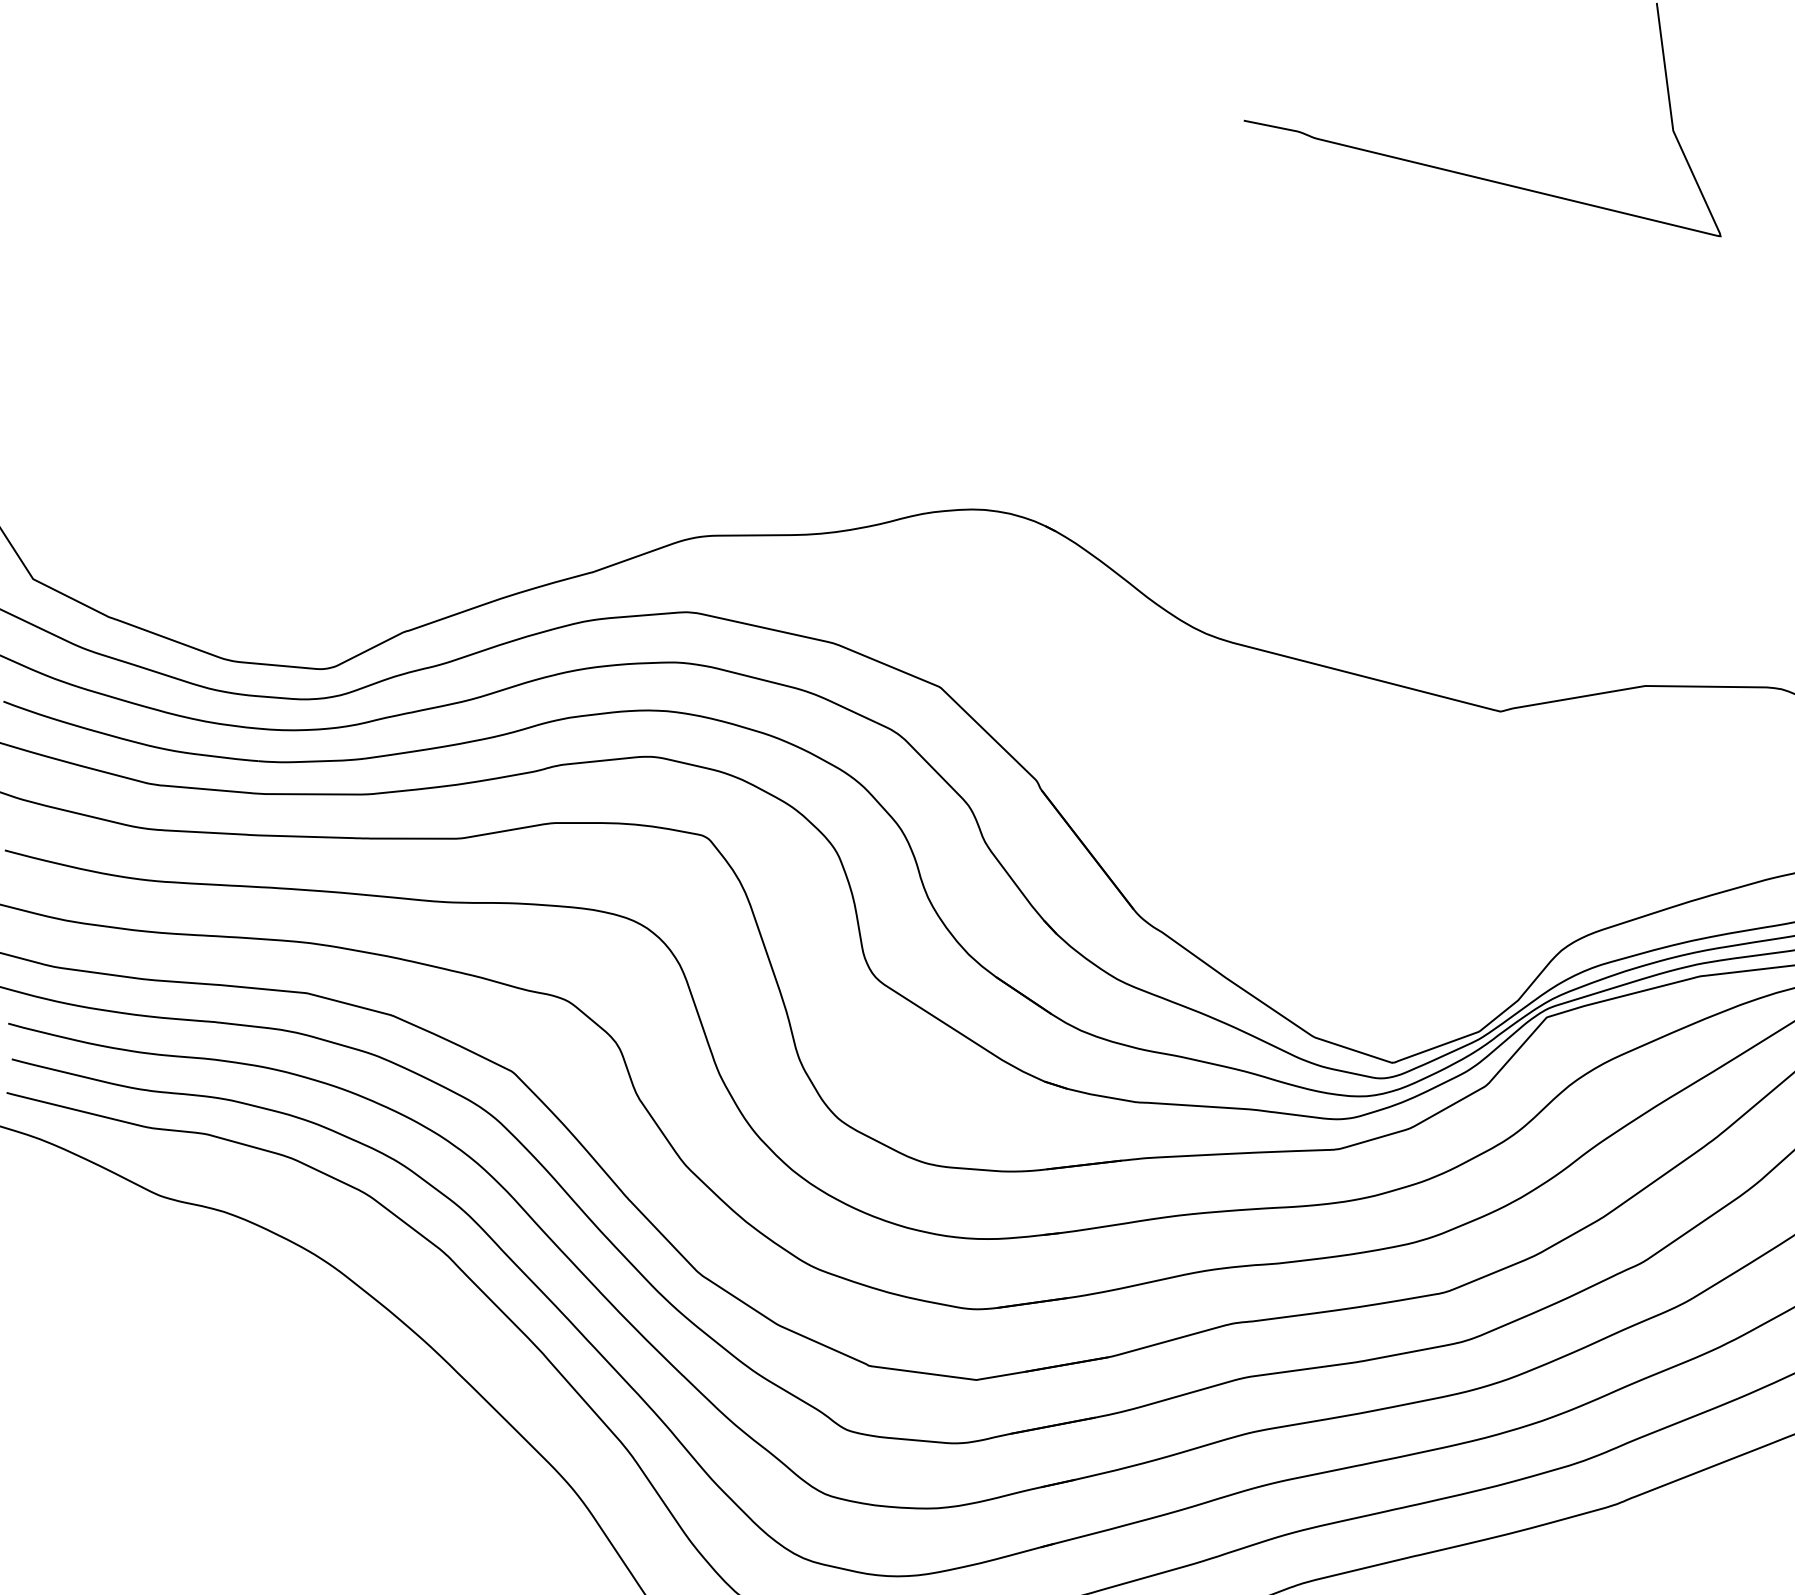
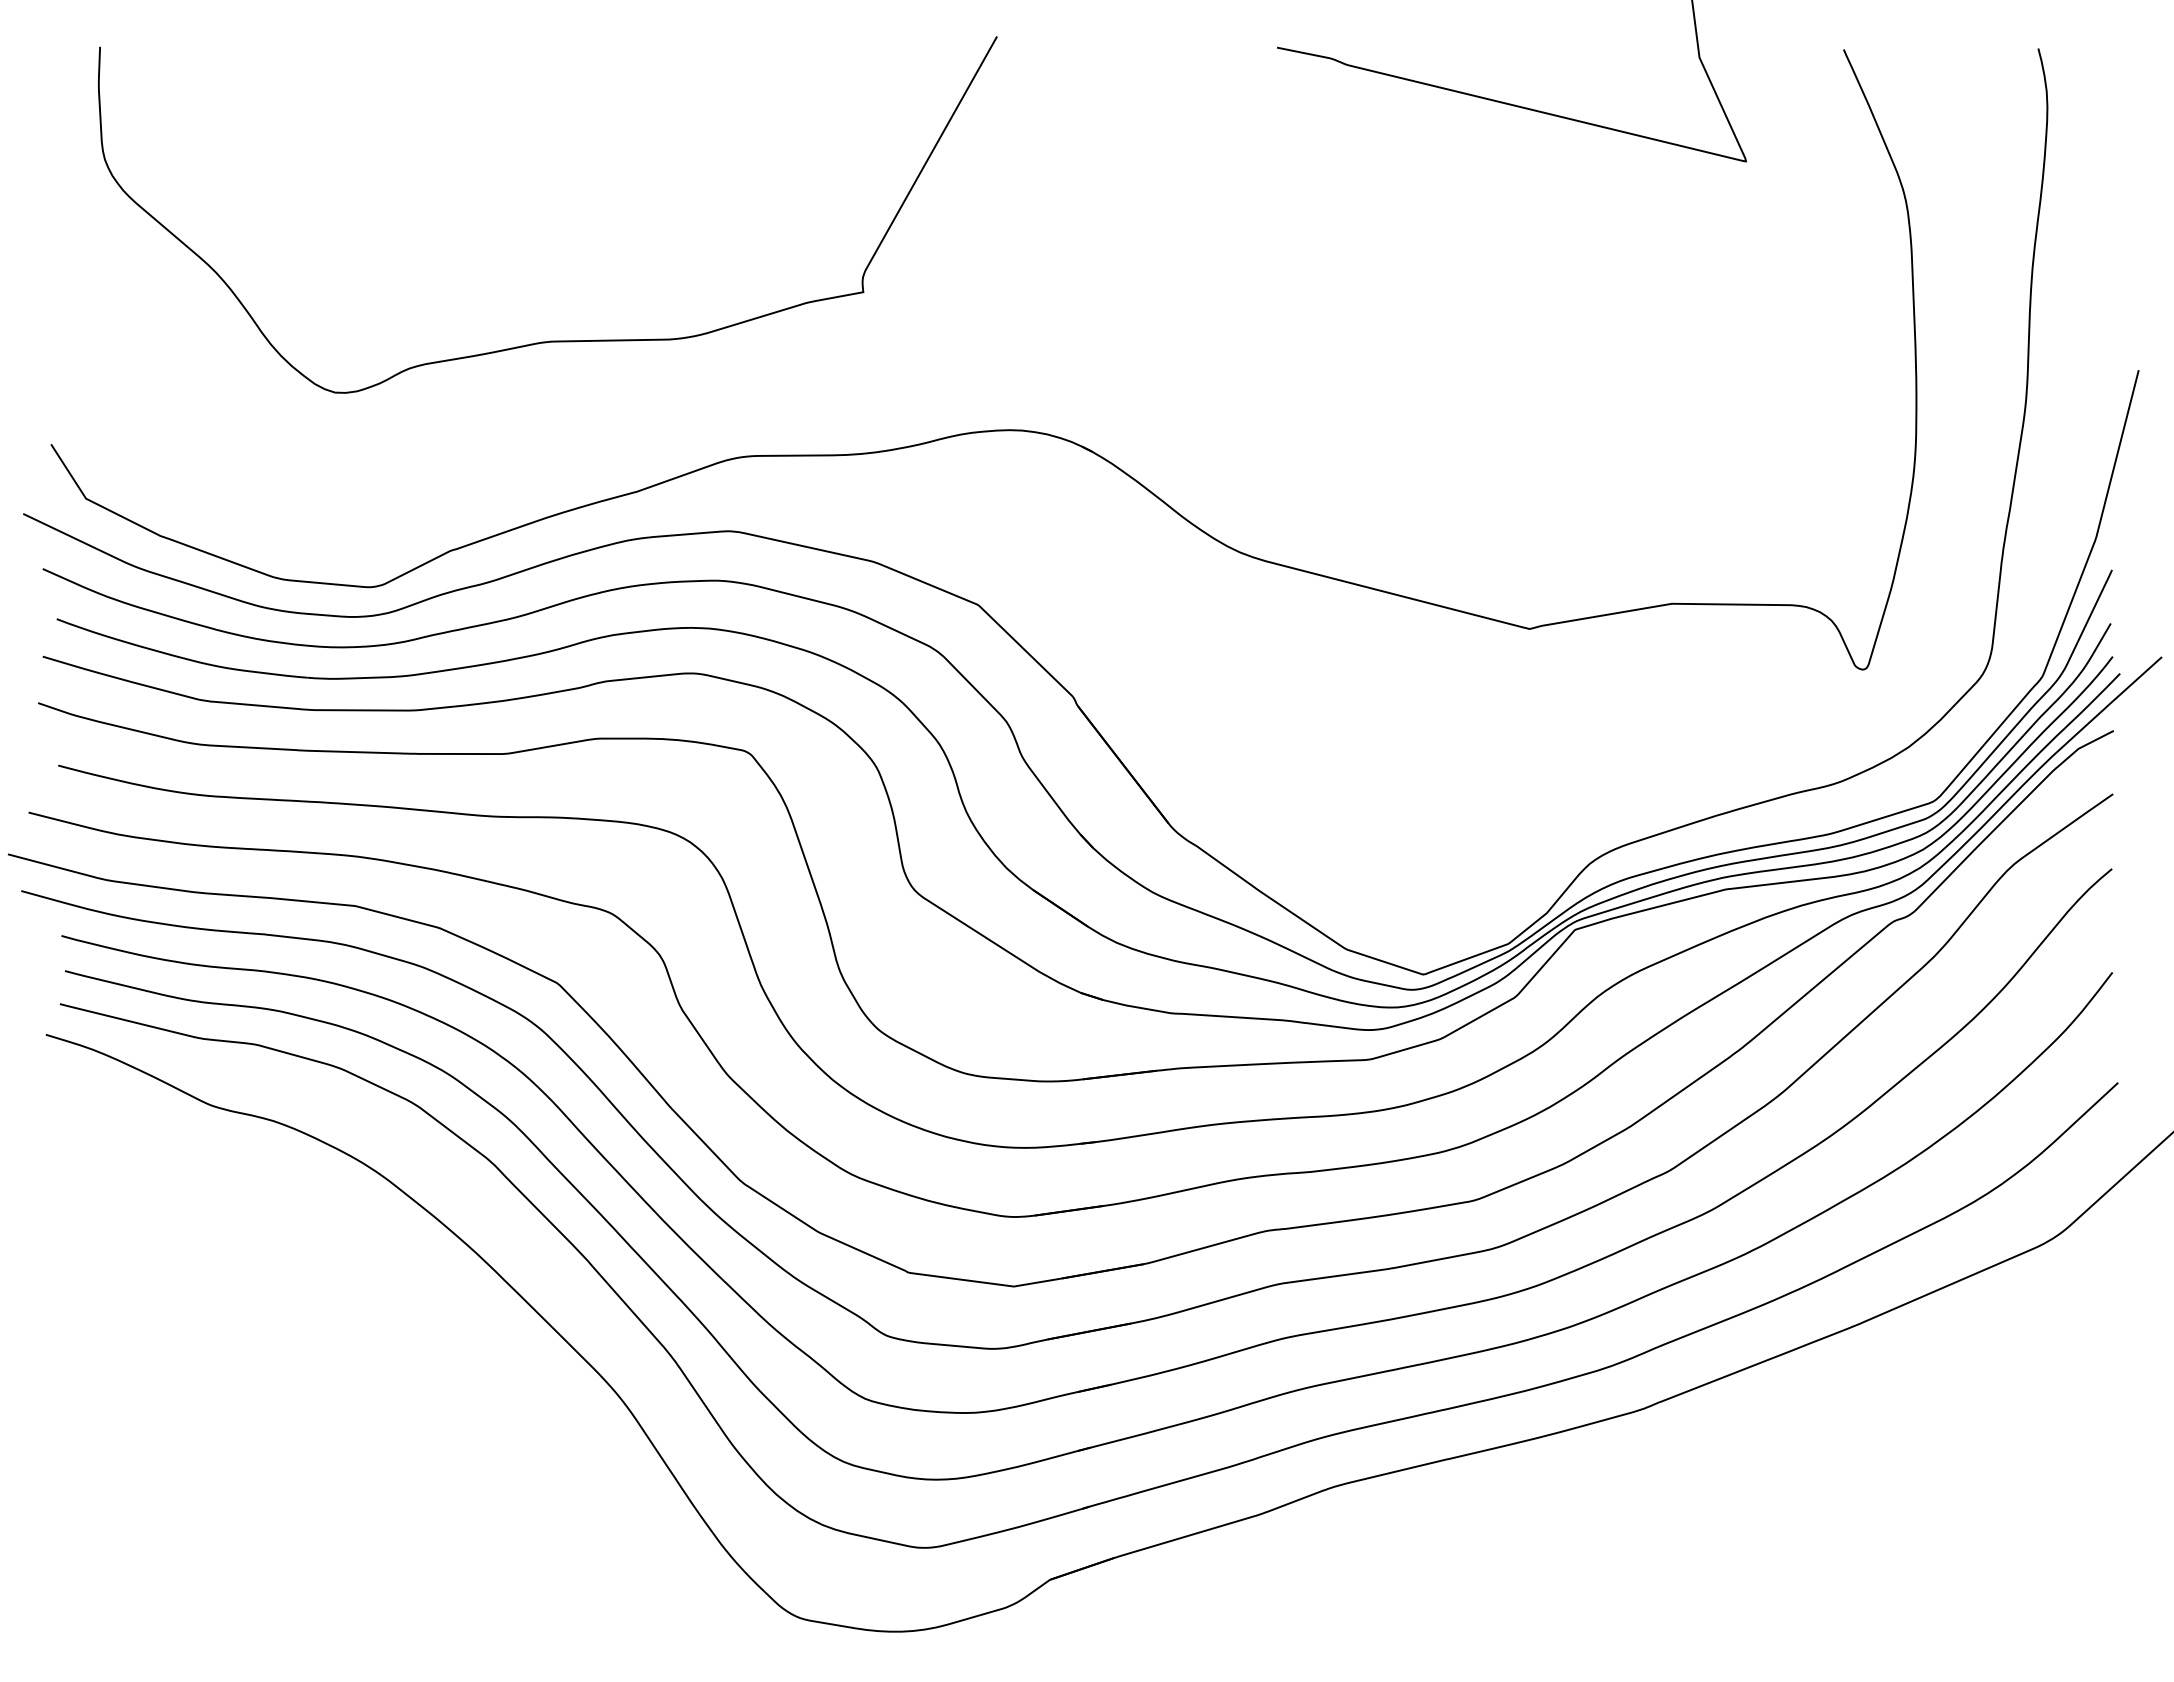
curve: (505, 418) -> (550, 340), added

